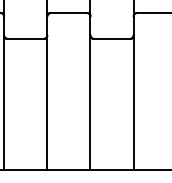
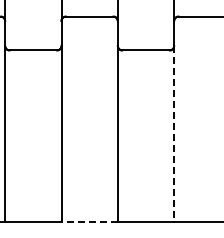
line: (133, 102) -> (174, 133), solid -> dashed
line: (68, 170) -> (89, 221), solid -> dashed

